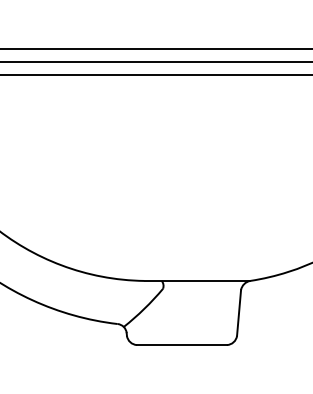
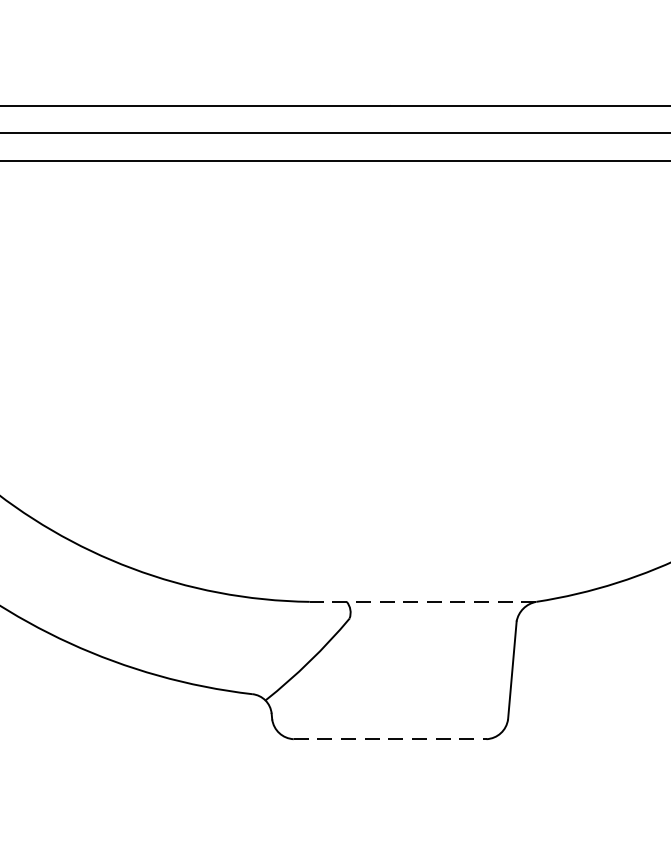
line: (197, 280) -> (423, 600), solid -> dashed
line: (182, 345) -> (391, 740), solid -> dashed

